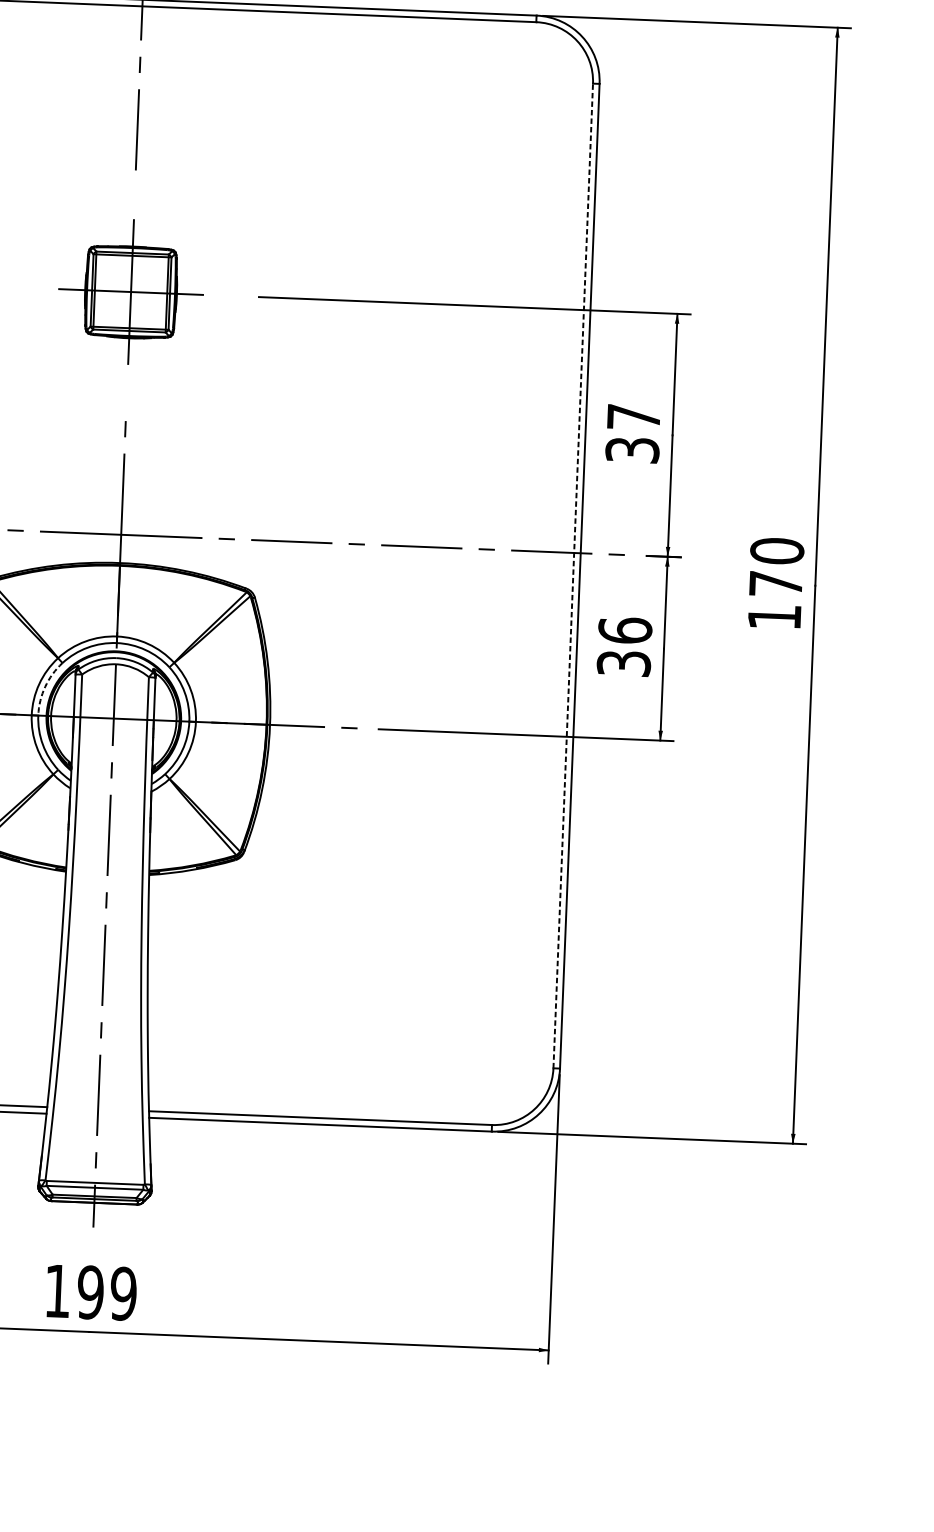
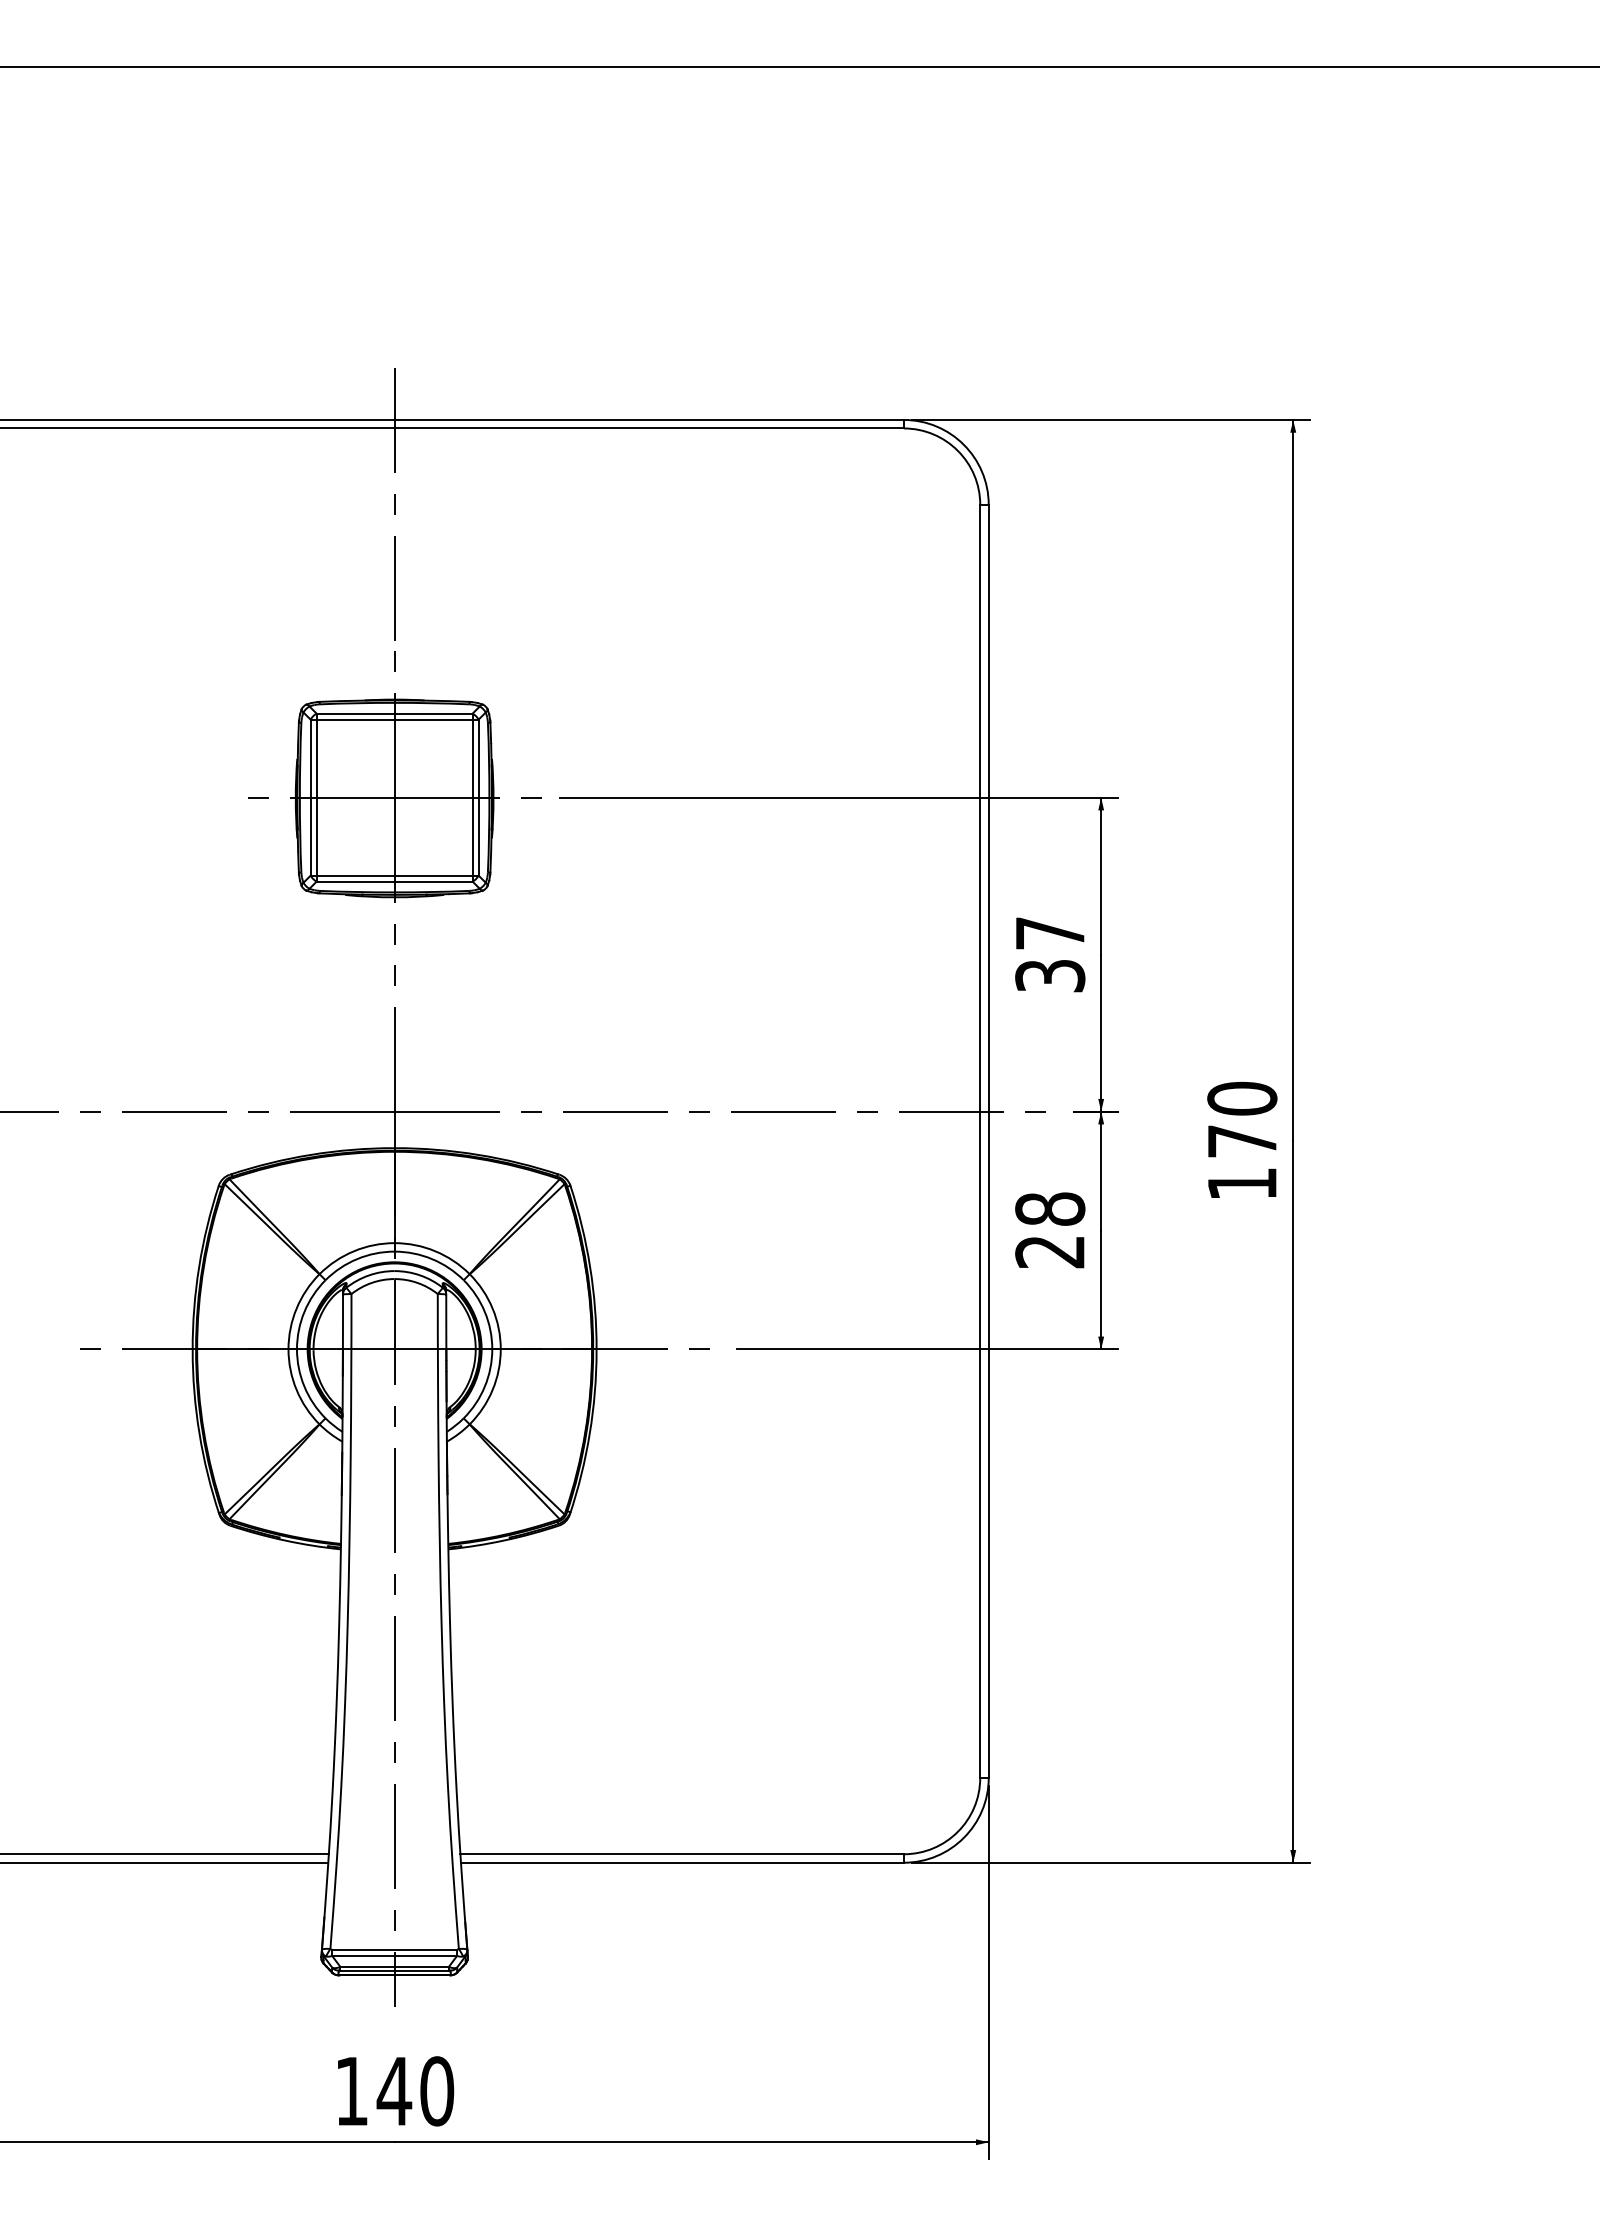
part: (130, 291) -> (394, 797), size x1.67
line: (573, 576) -> (980, 1141), dashed -> solid
text: (624, 647) -> (1050, 1230), 36 -> 28
arc: (45, 686) -> (304, 1311), dashed -> solid
text: (106, 1293) -> (415, 2091), 199 -> 140

